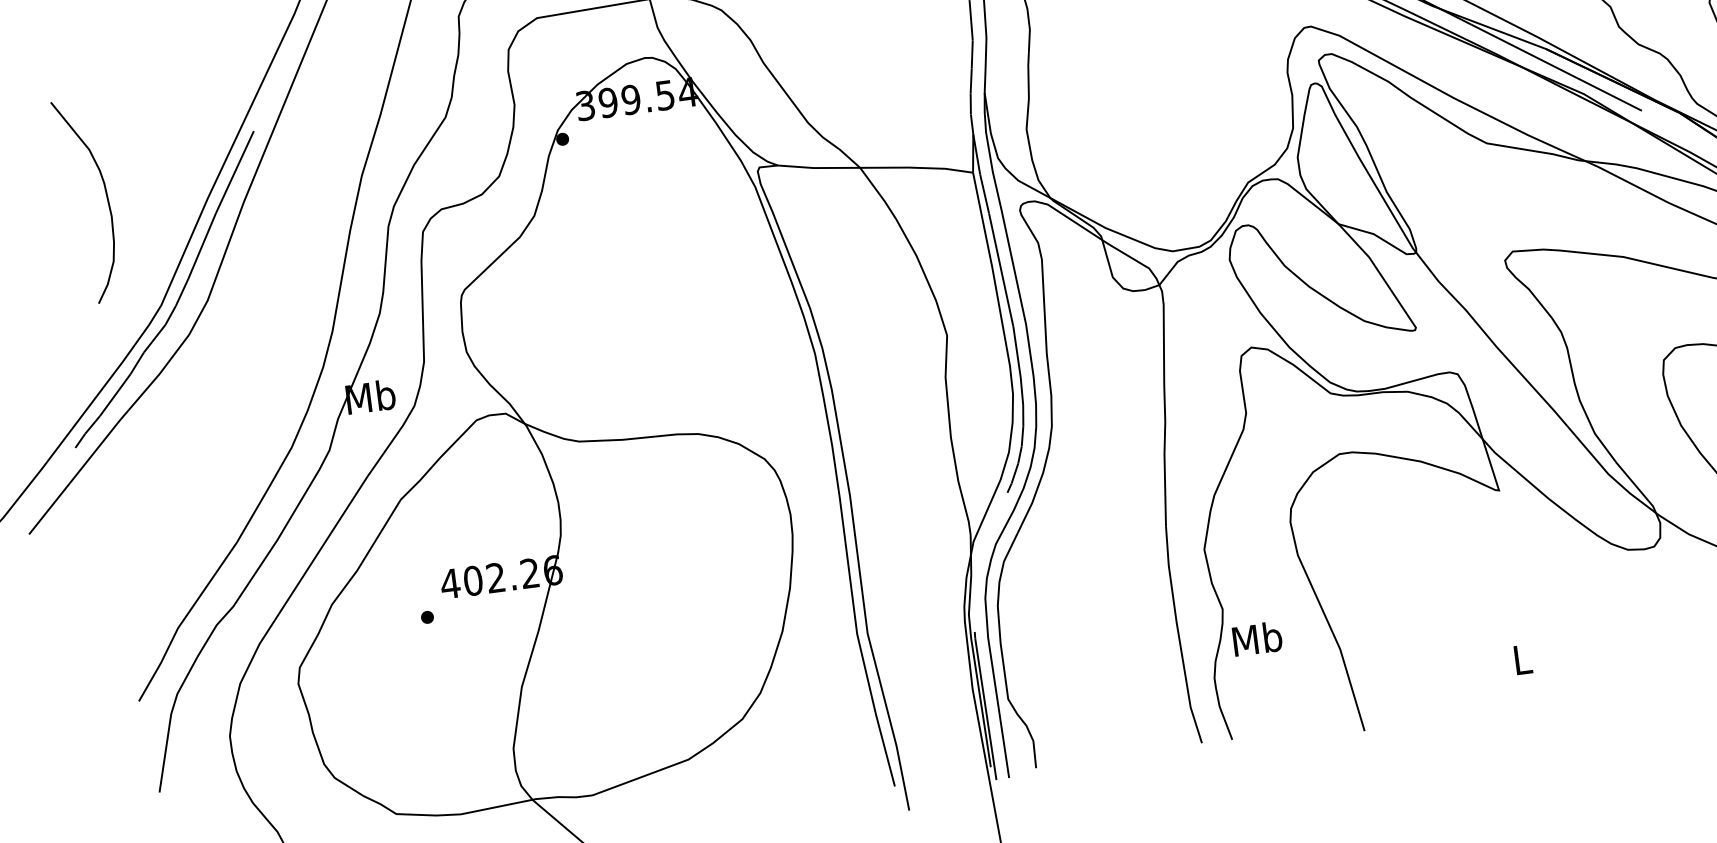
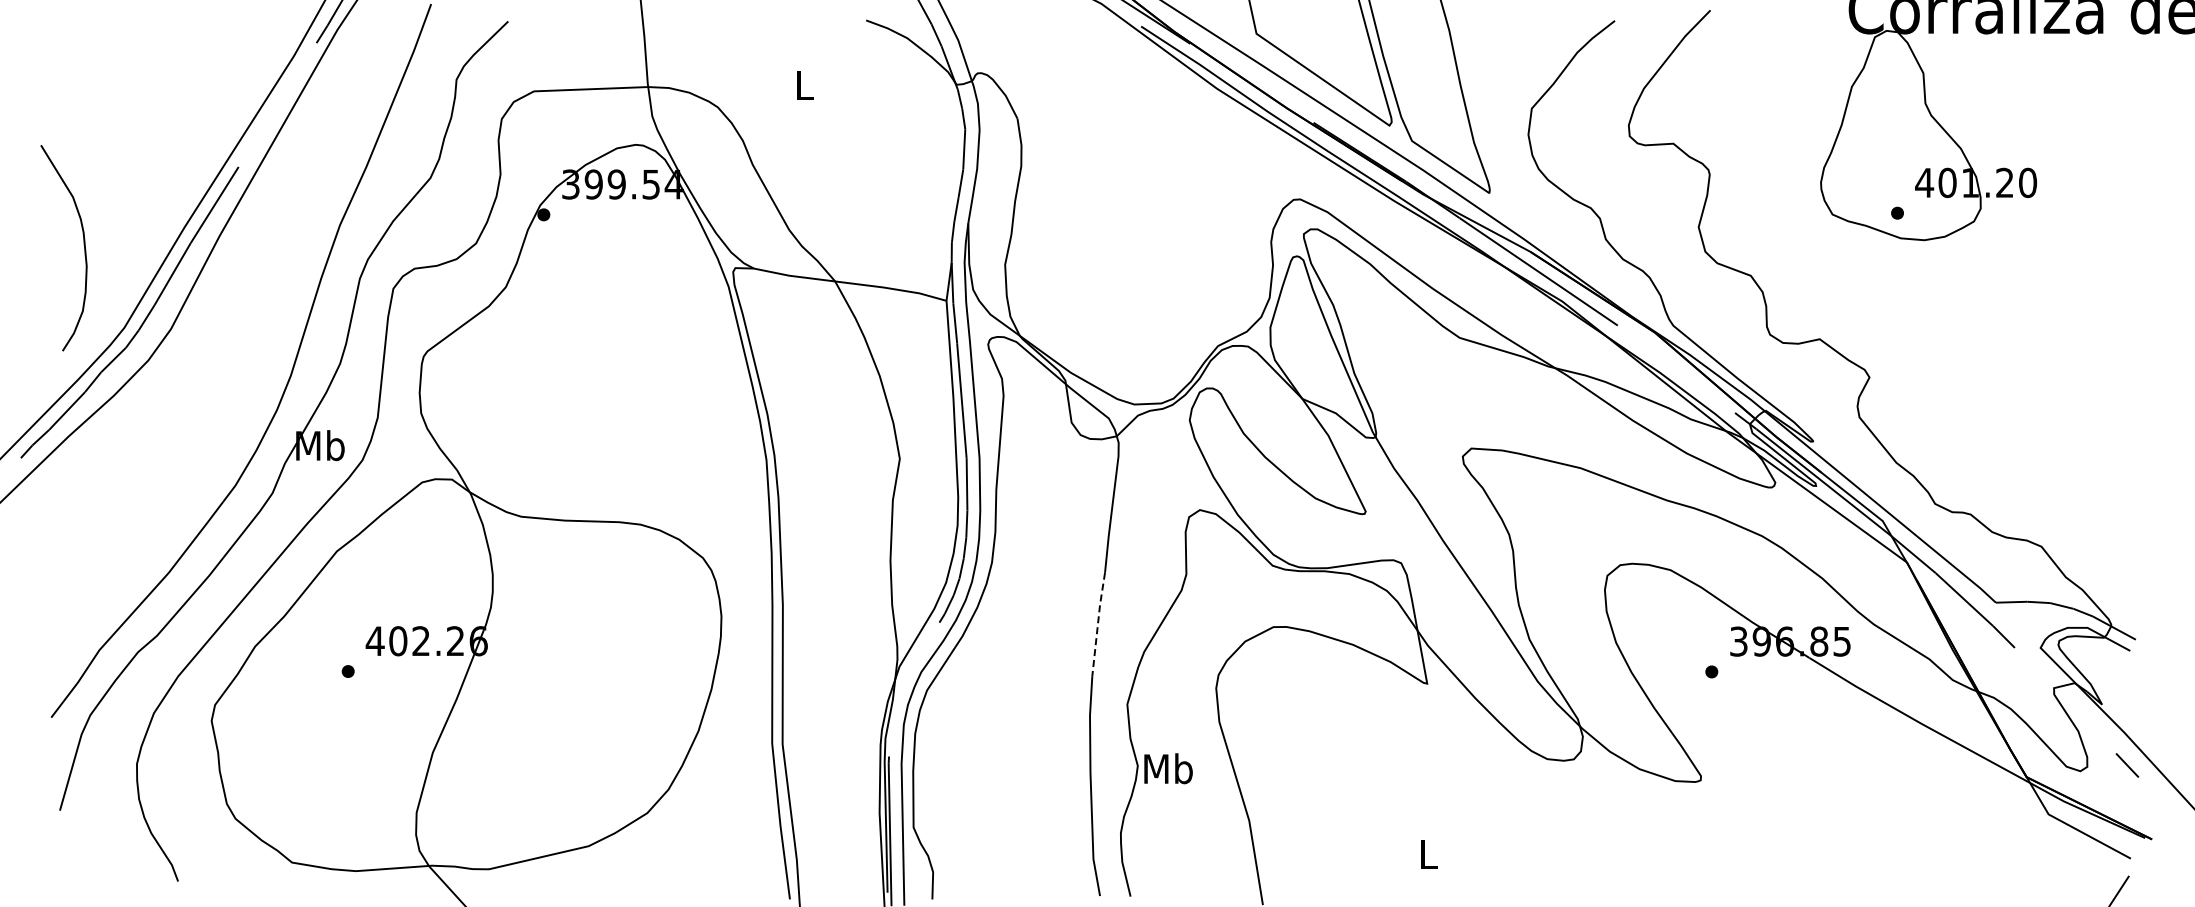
curve: (105, 196) -> (83, 245), moved
line: (1165, 473) -> (1098, 623), solid -> dashed
text: (1257, 638) -> (1168, 768), moved

